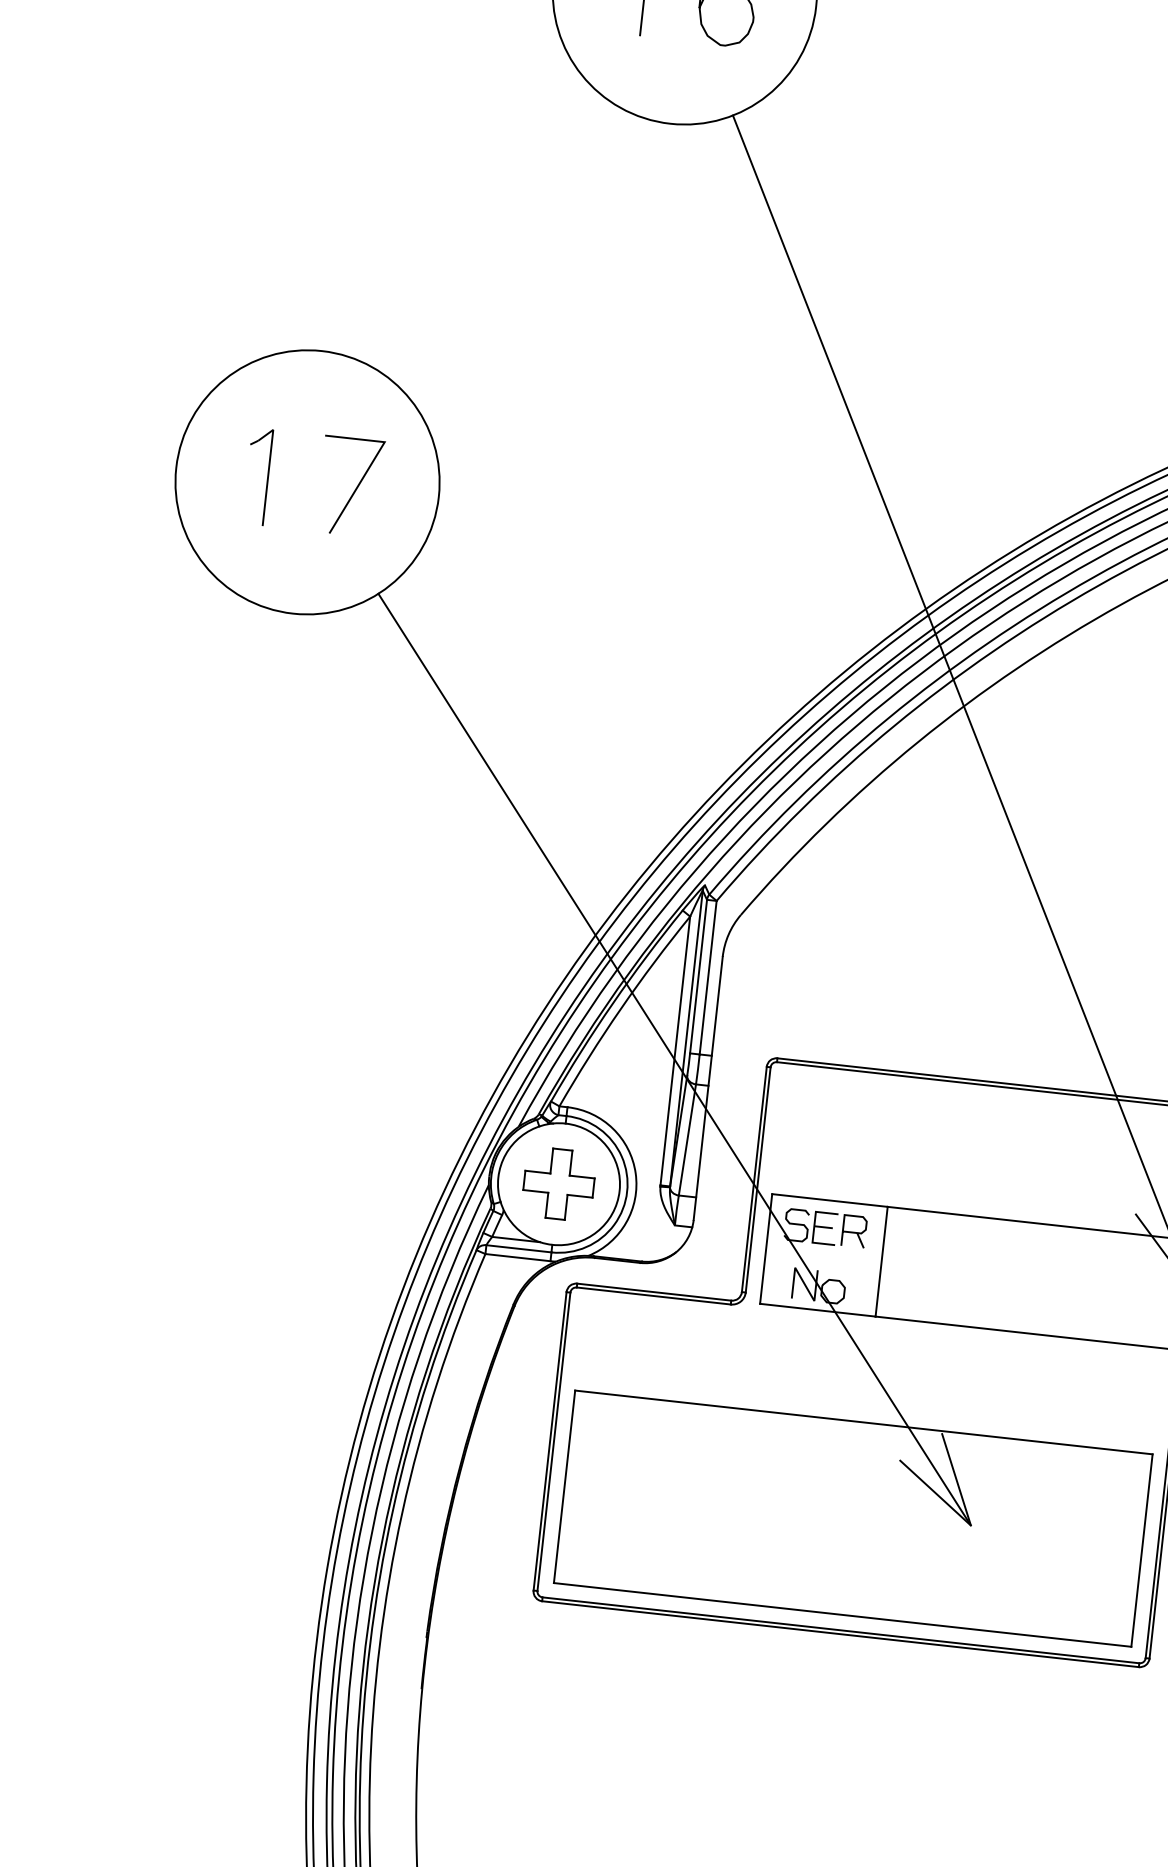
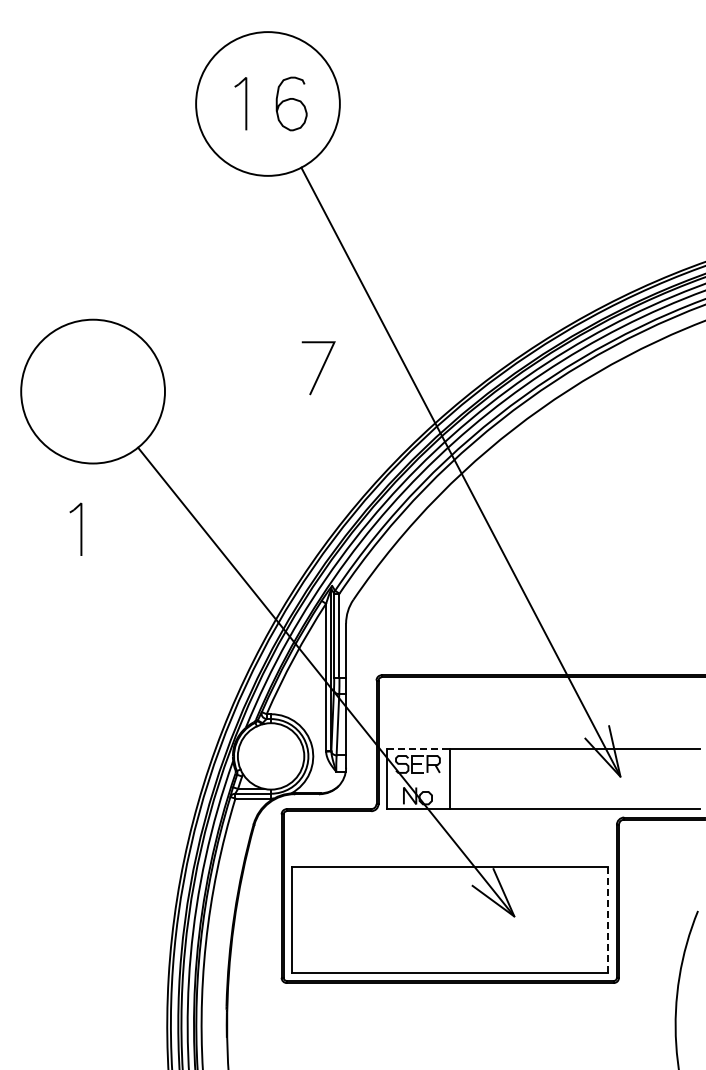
part: (257, 474) -> (75, 528), moved
line: (353, 489) -> (320, 369), moved
part: (558, 1182) -> (270, 755), removed
line: (829, 1201) -> (418, 749), solid -> dashed
line: (1142, 1549) -> (608, 919), solid -> dashed

